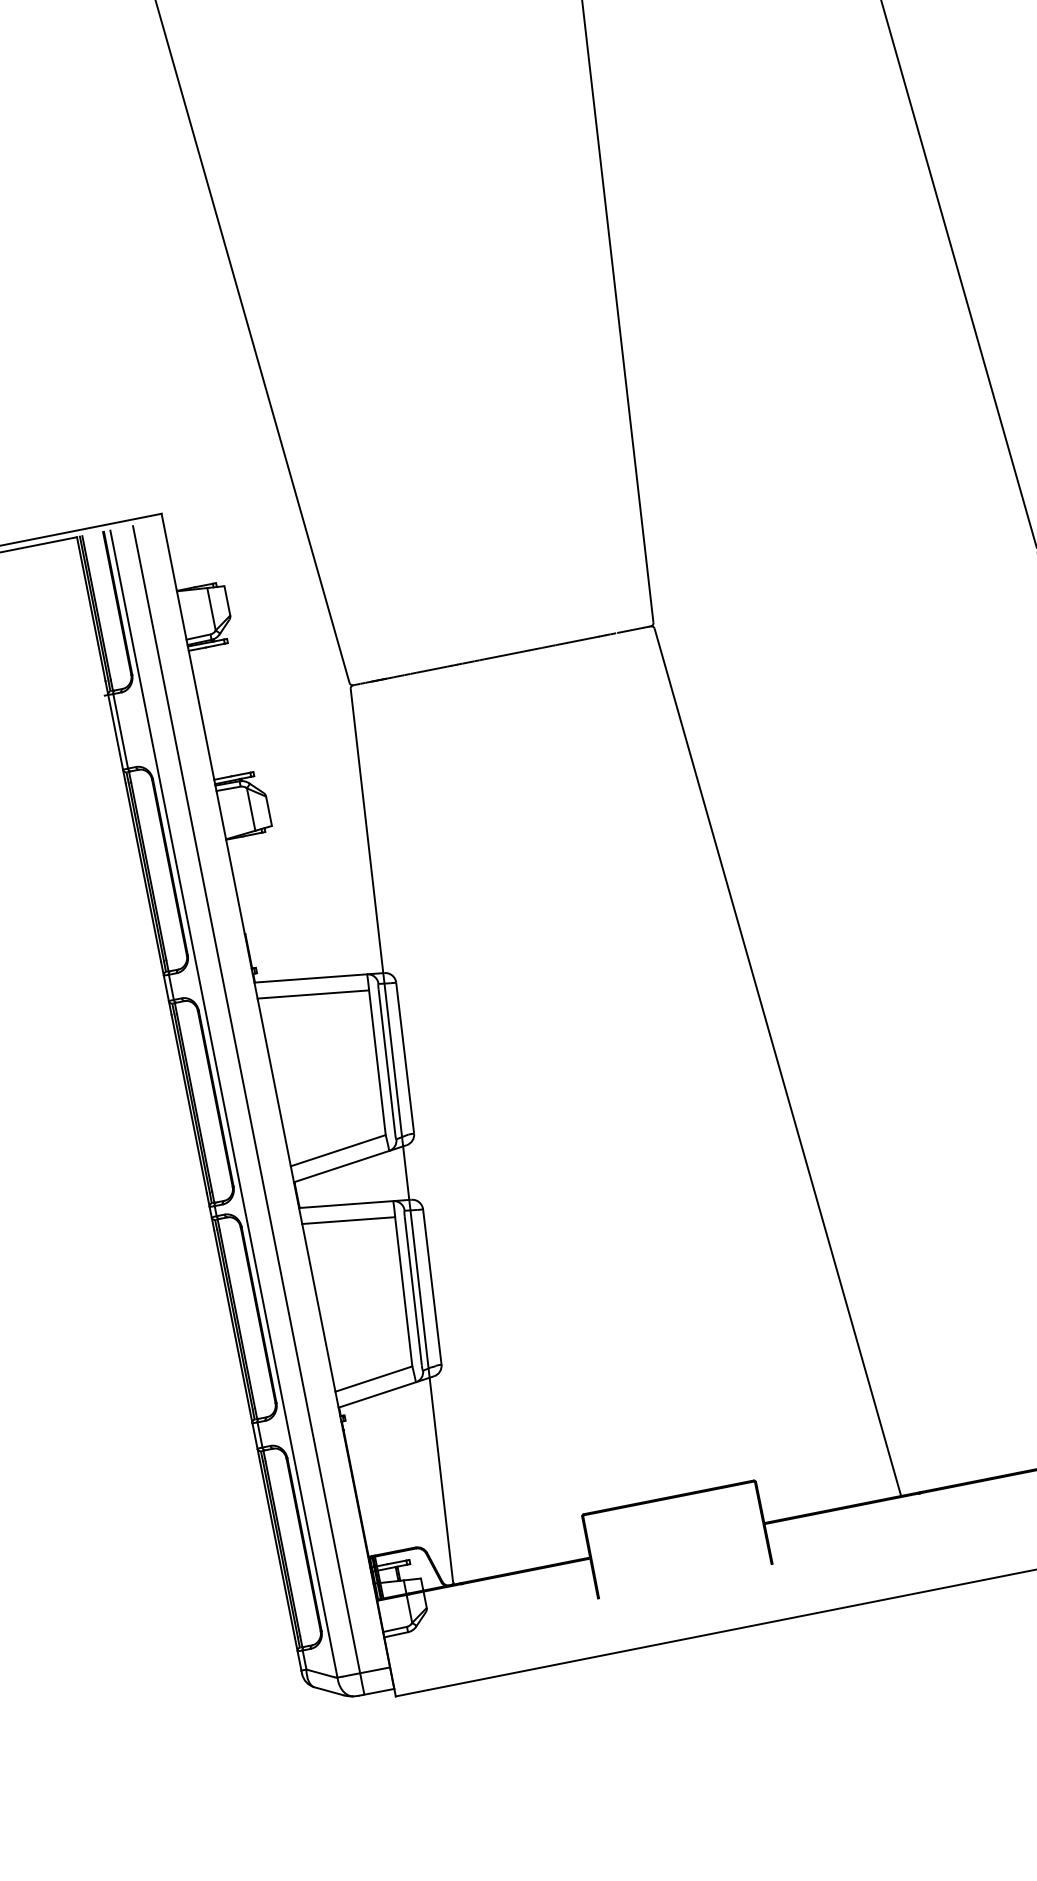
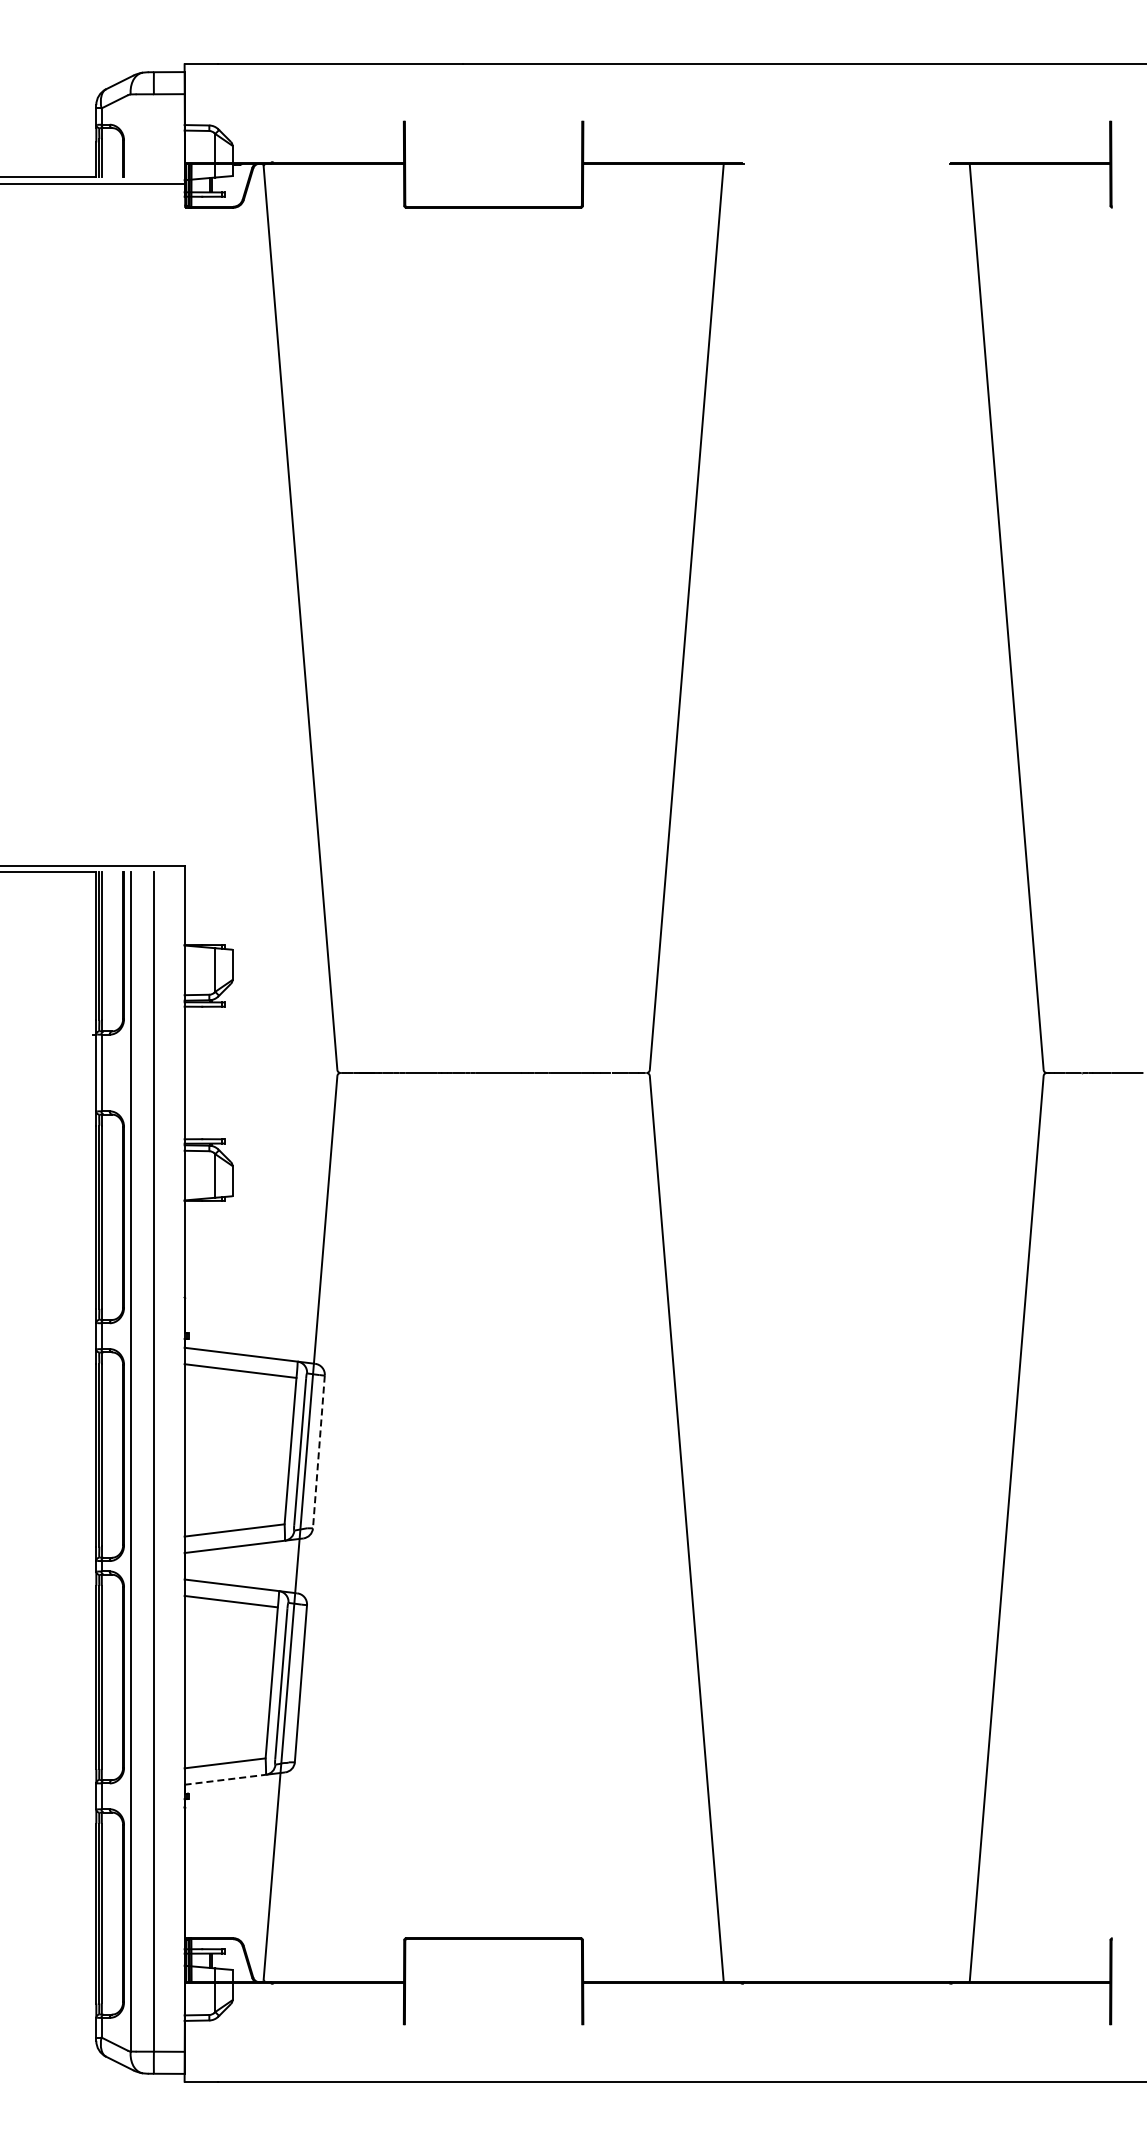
line: (404, 1058) -> (318, 1452), solid -> dashed
line: (377, 1394) -> (225, 1779), solid -> dashed

